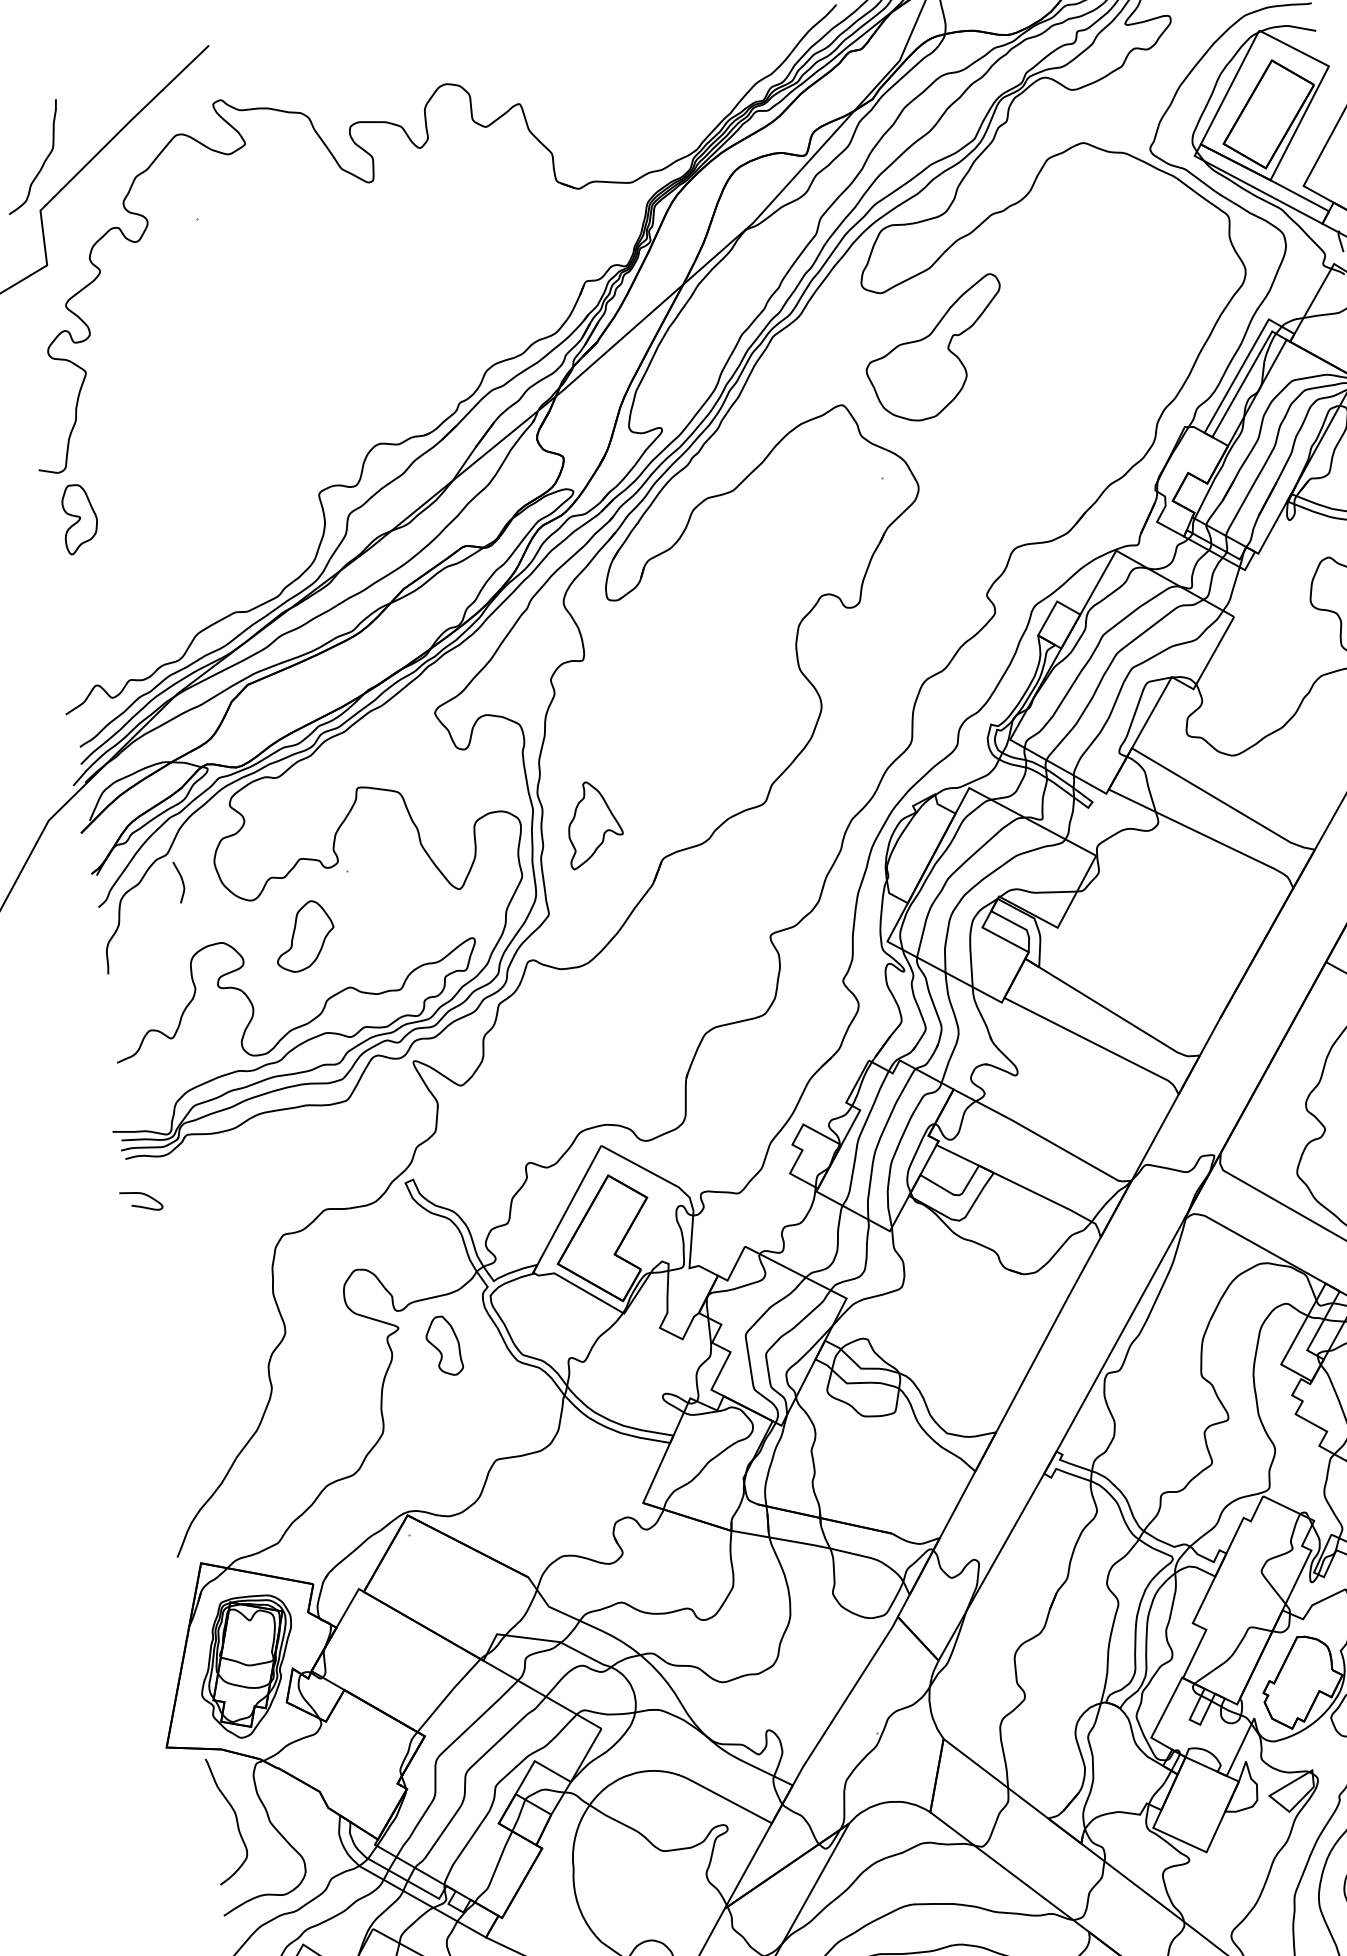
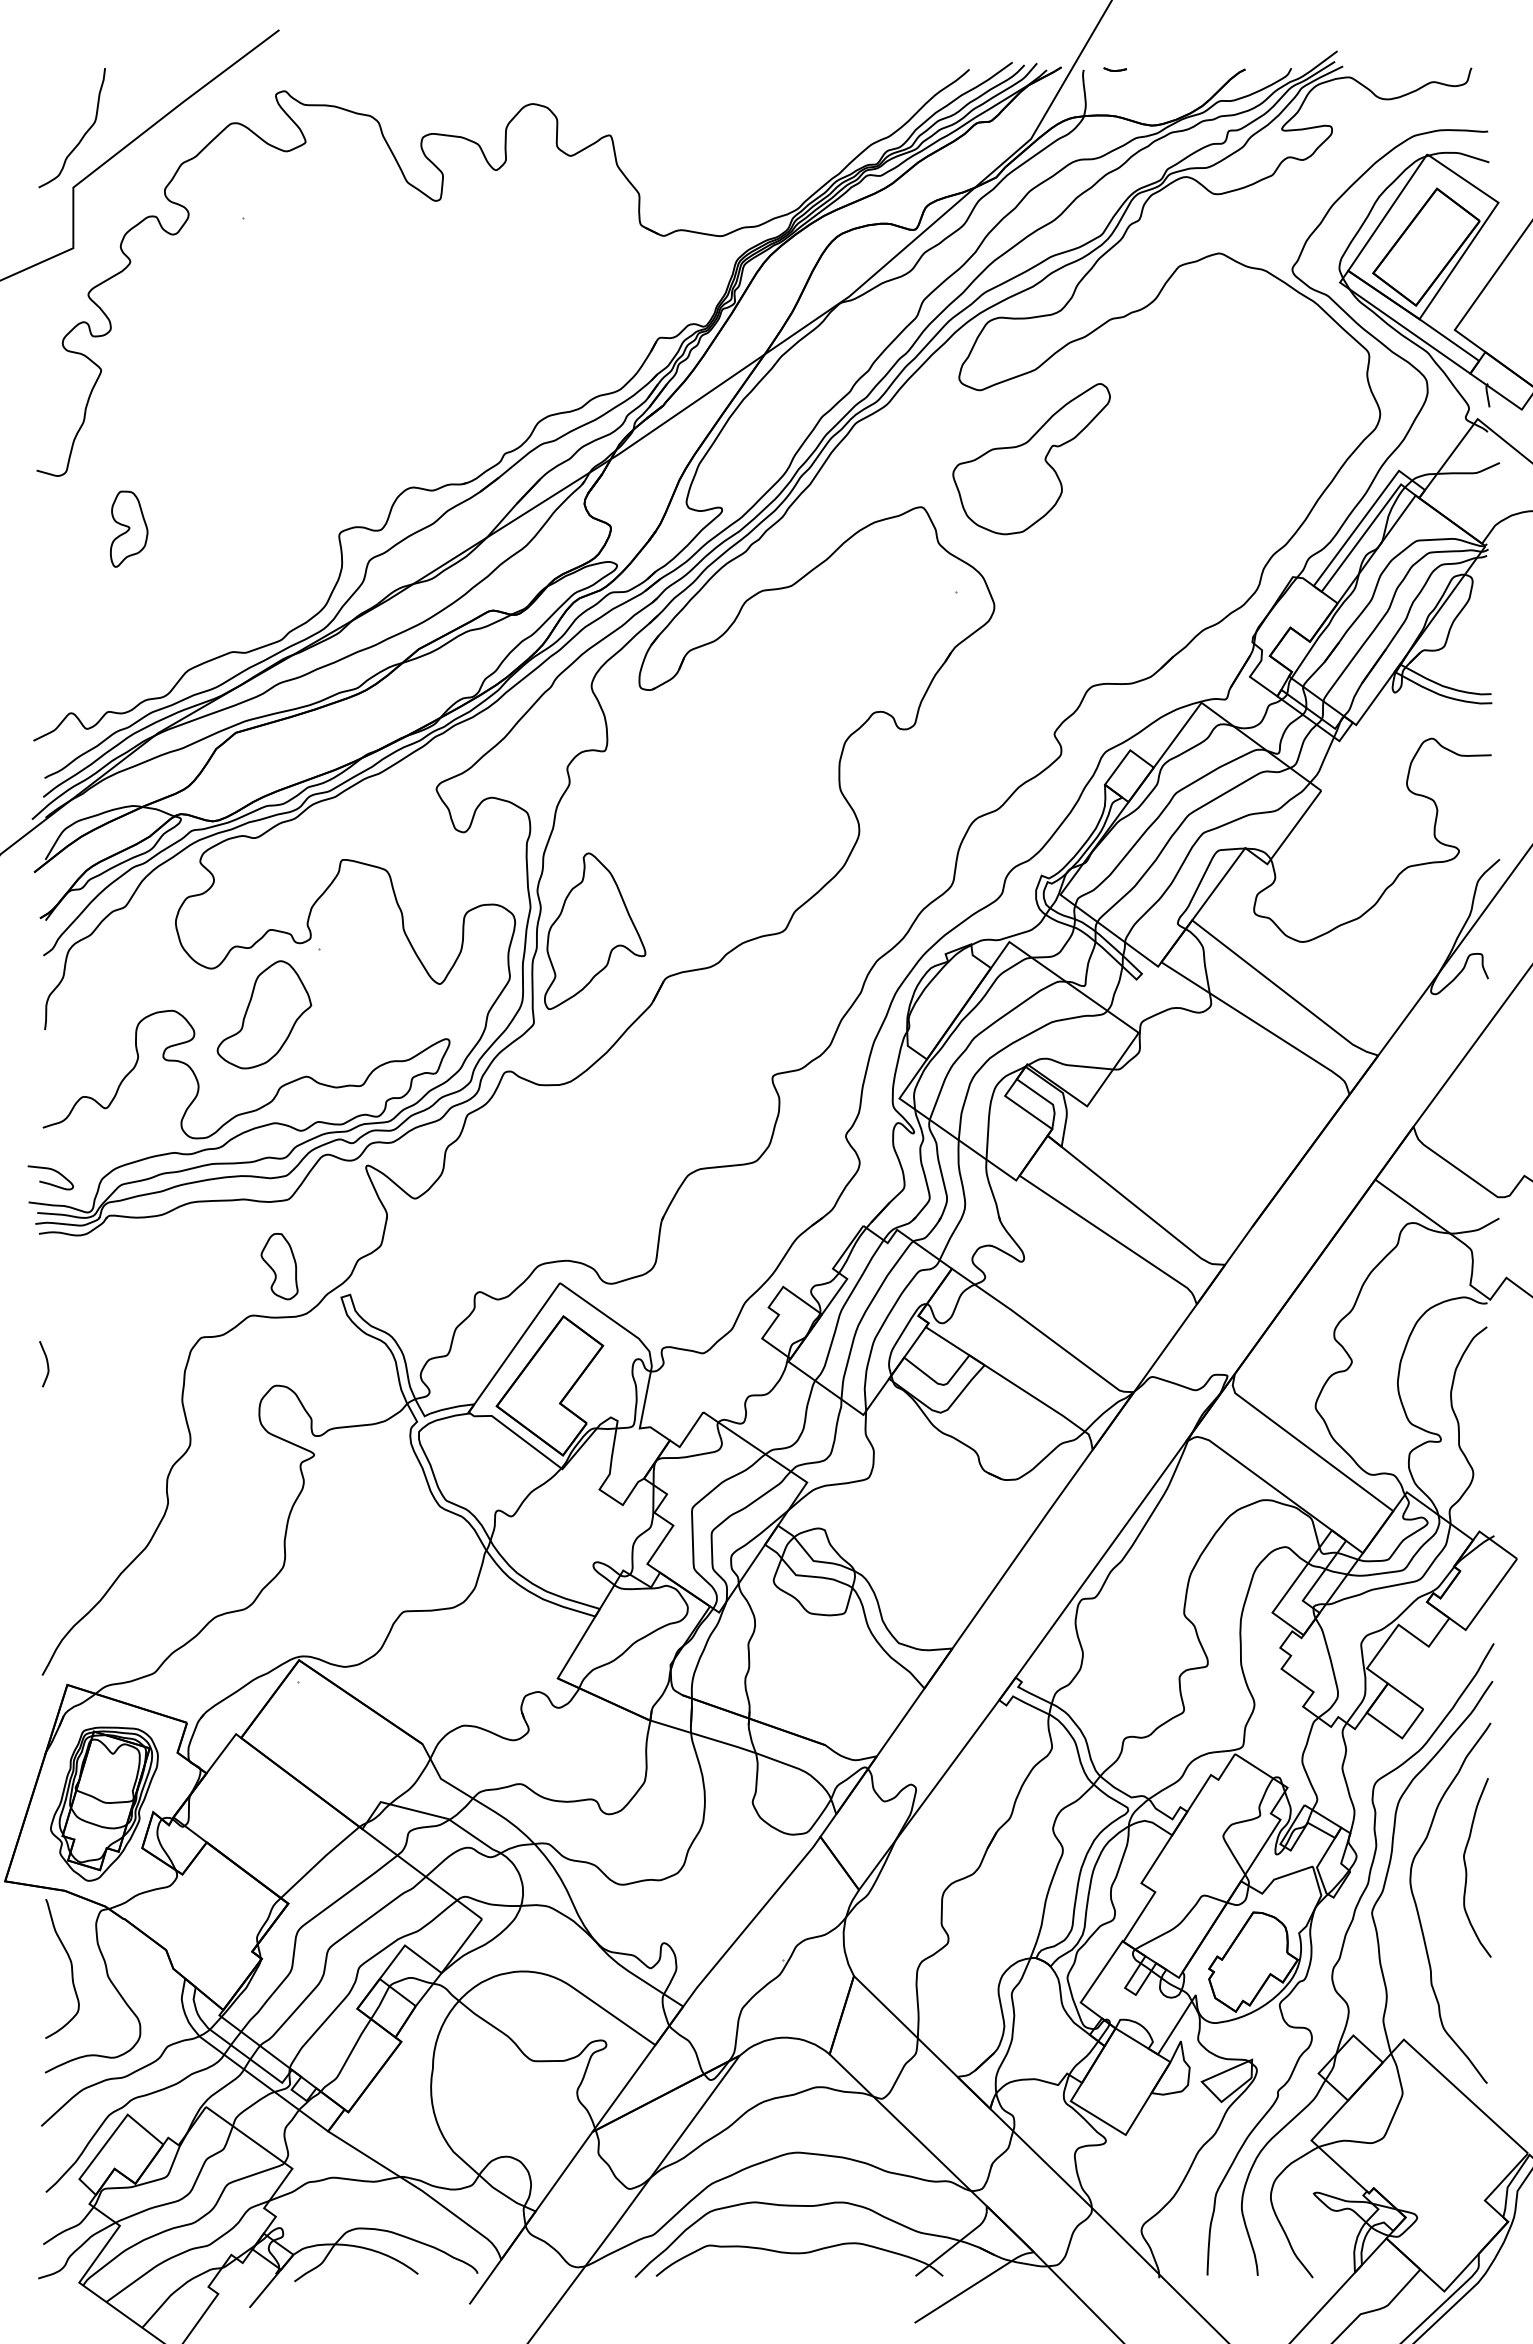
part: (80, 518) -> (129, 528), moved
part: (594, 823) -> (595, 930), size x1.67
curve: (181, 881) -> (46, 1363), moved
part: (304, 936) -> (264, 1014), size x1.43
curve: (139, 1205) -> (48, 1182), moved
part: (443, 1346) -> (279, 1266), moved

